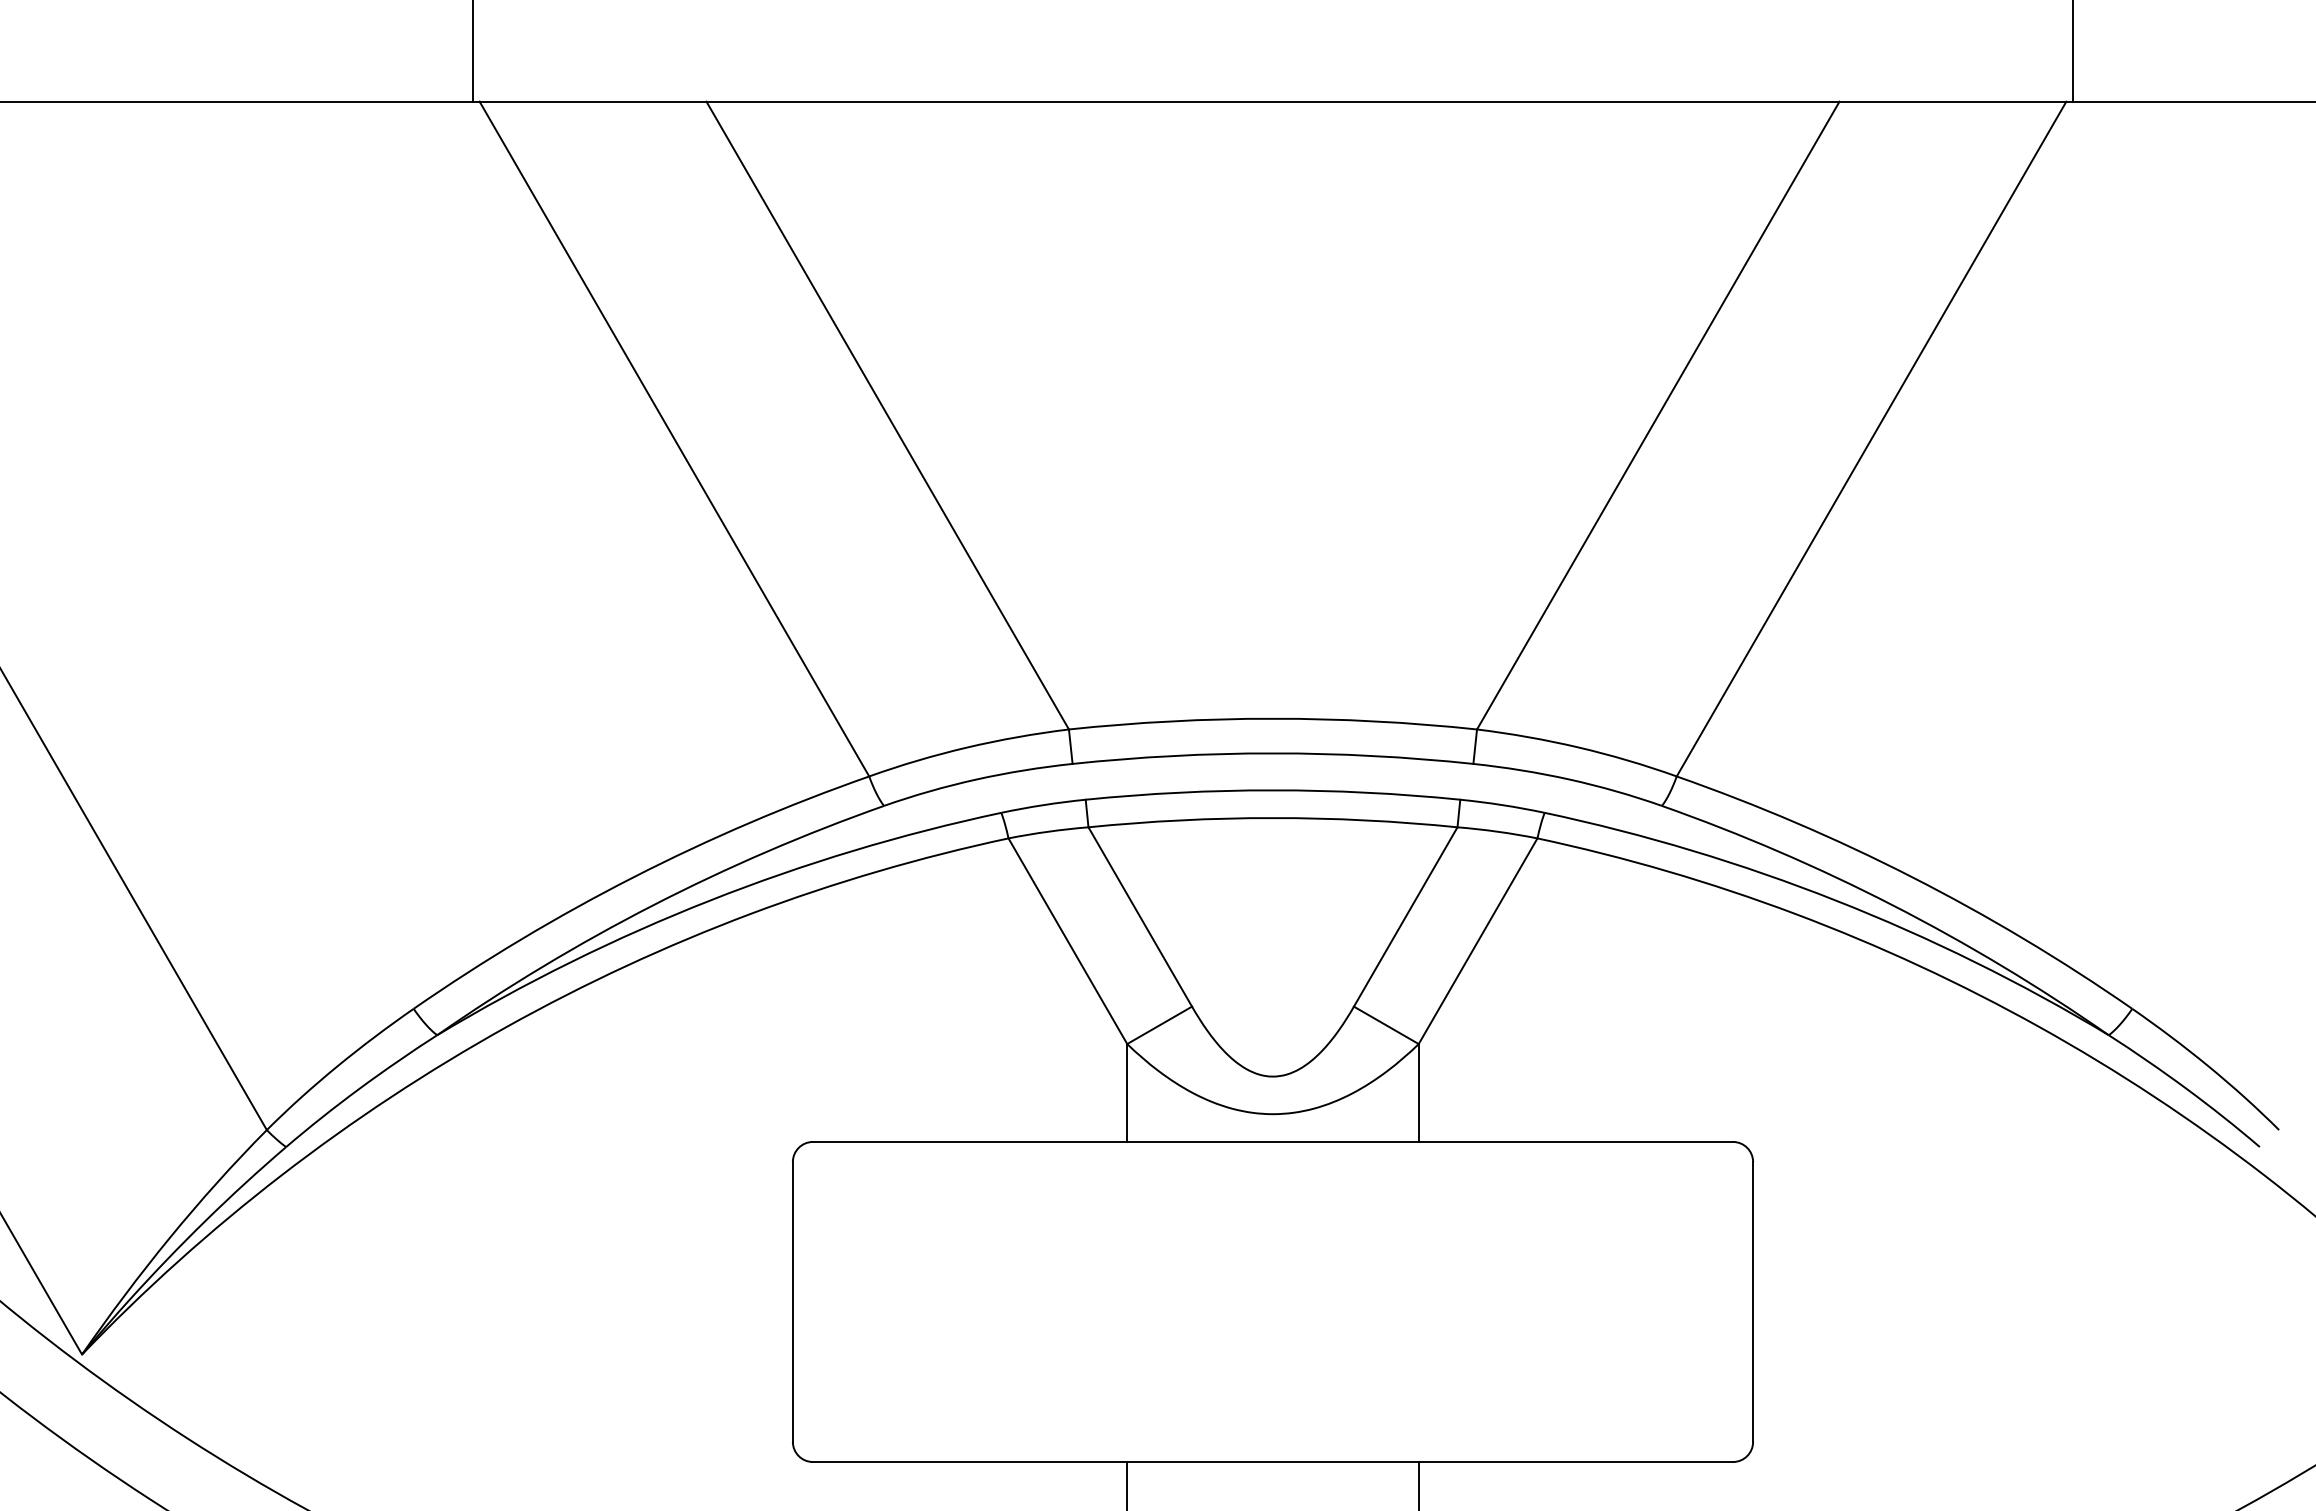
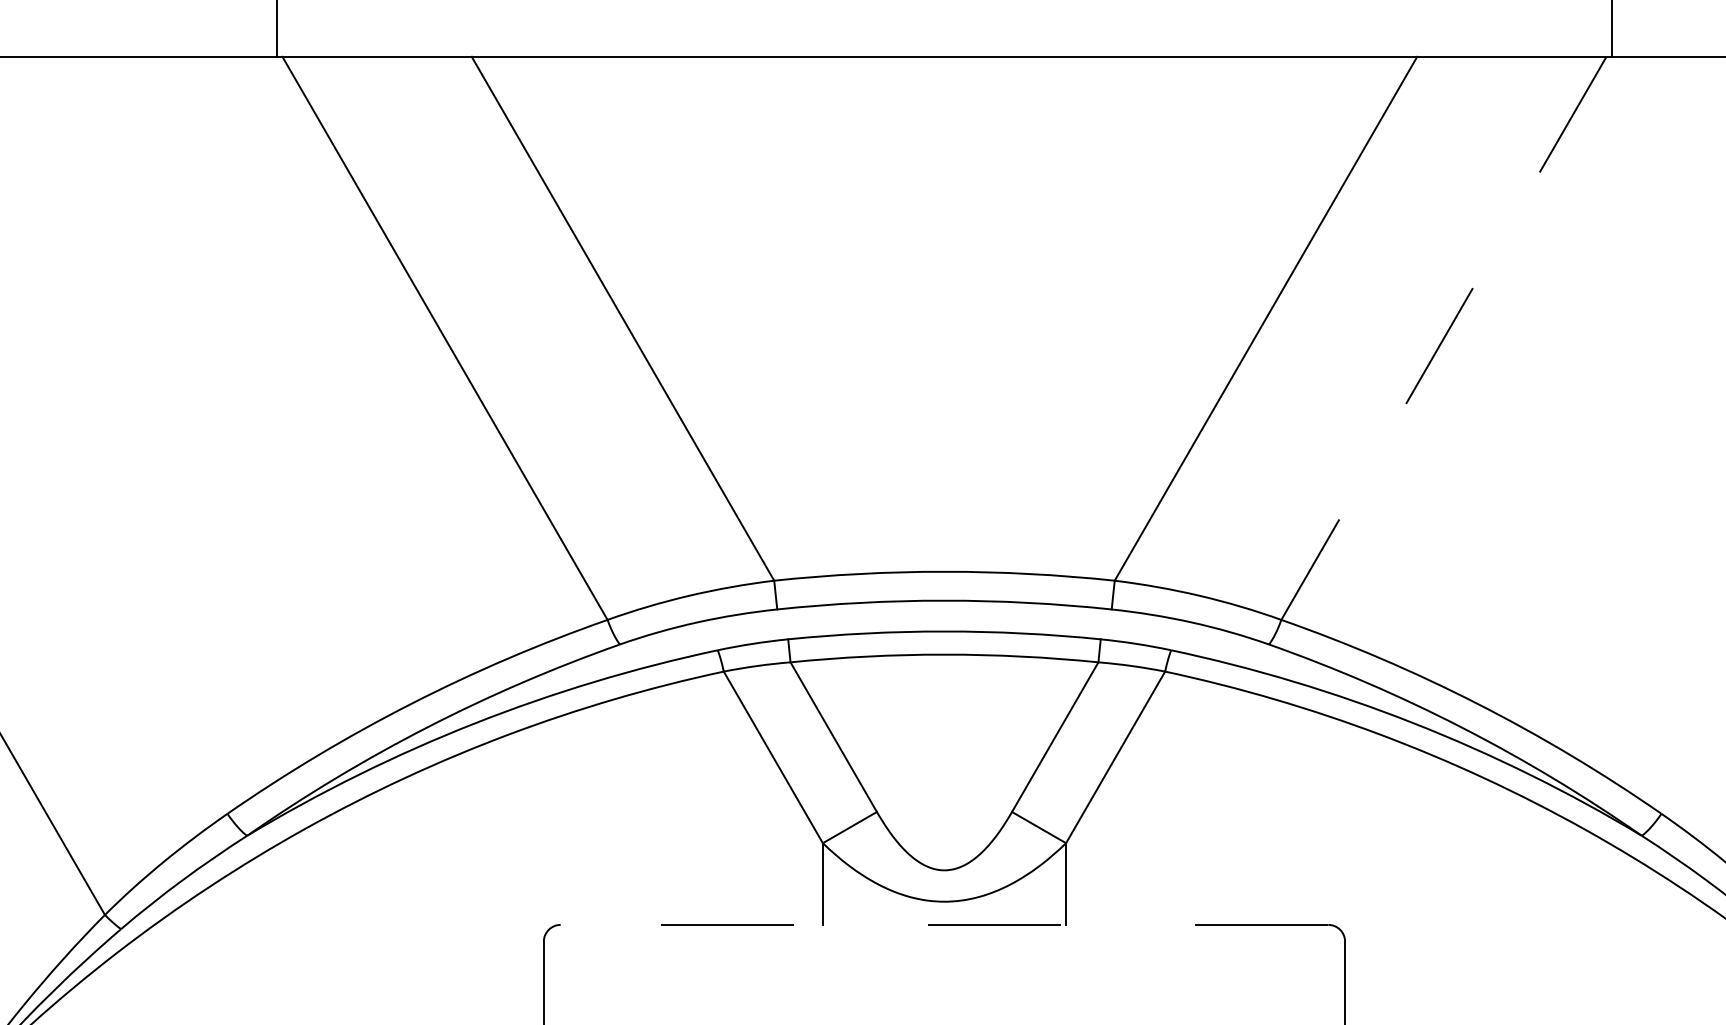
line: (1871, 439) -> (1443, 338), solid -> dashed
line: (1273, 1141) -> (944, 924), solid -> dashed

